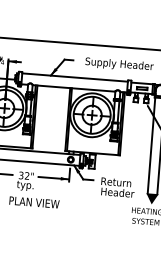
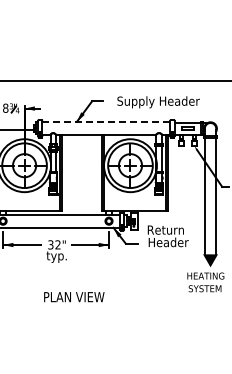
line: (75, 77) -> (106, 121), solid -> dashed
text: (117, 187) -> (167, 236), moved
text: (34, 202) -> (74, 297), moved

